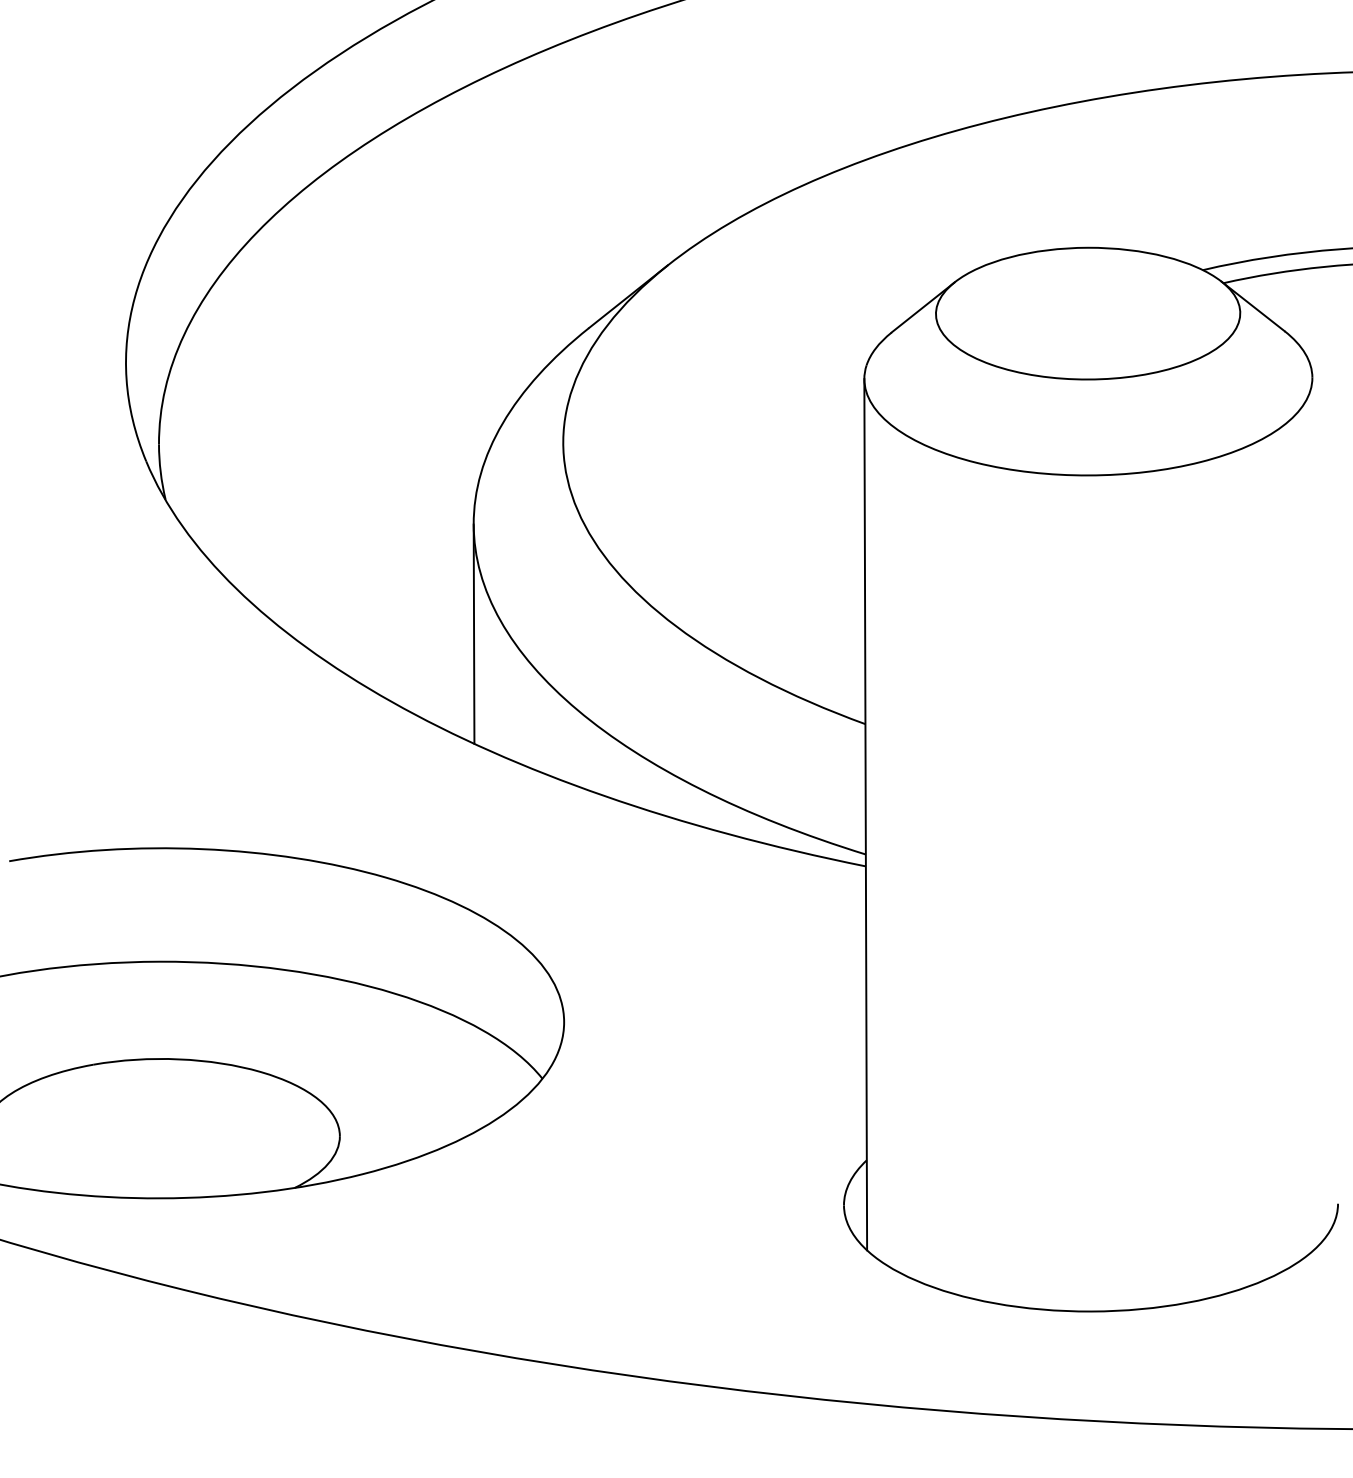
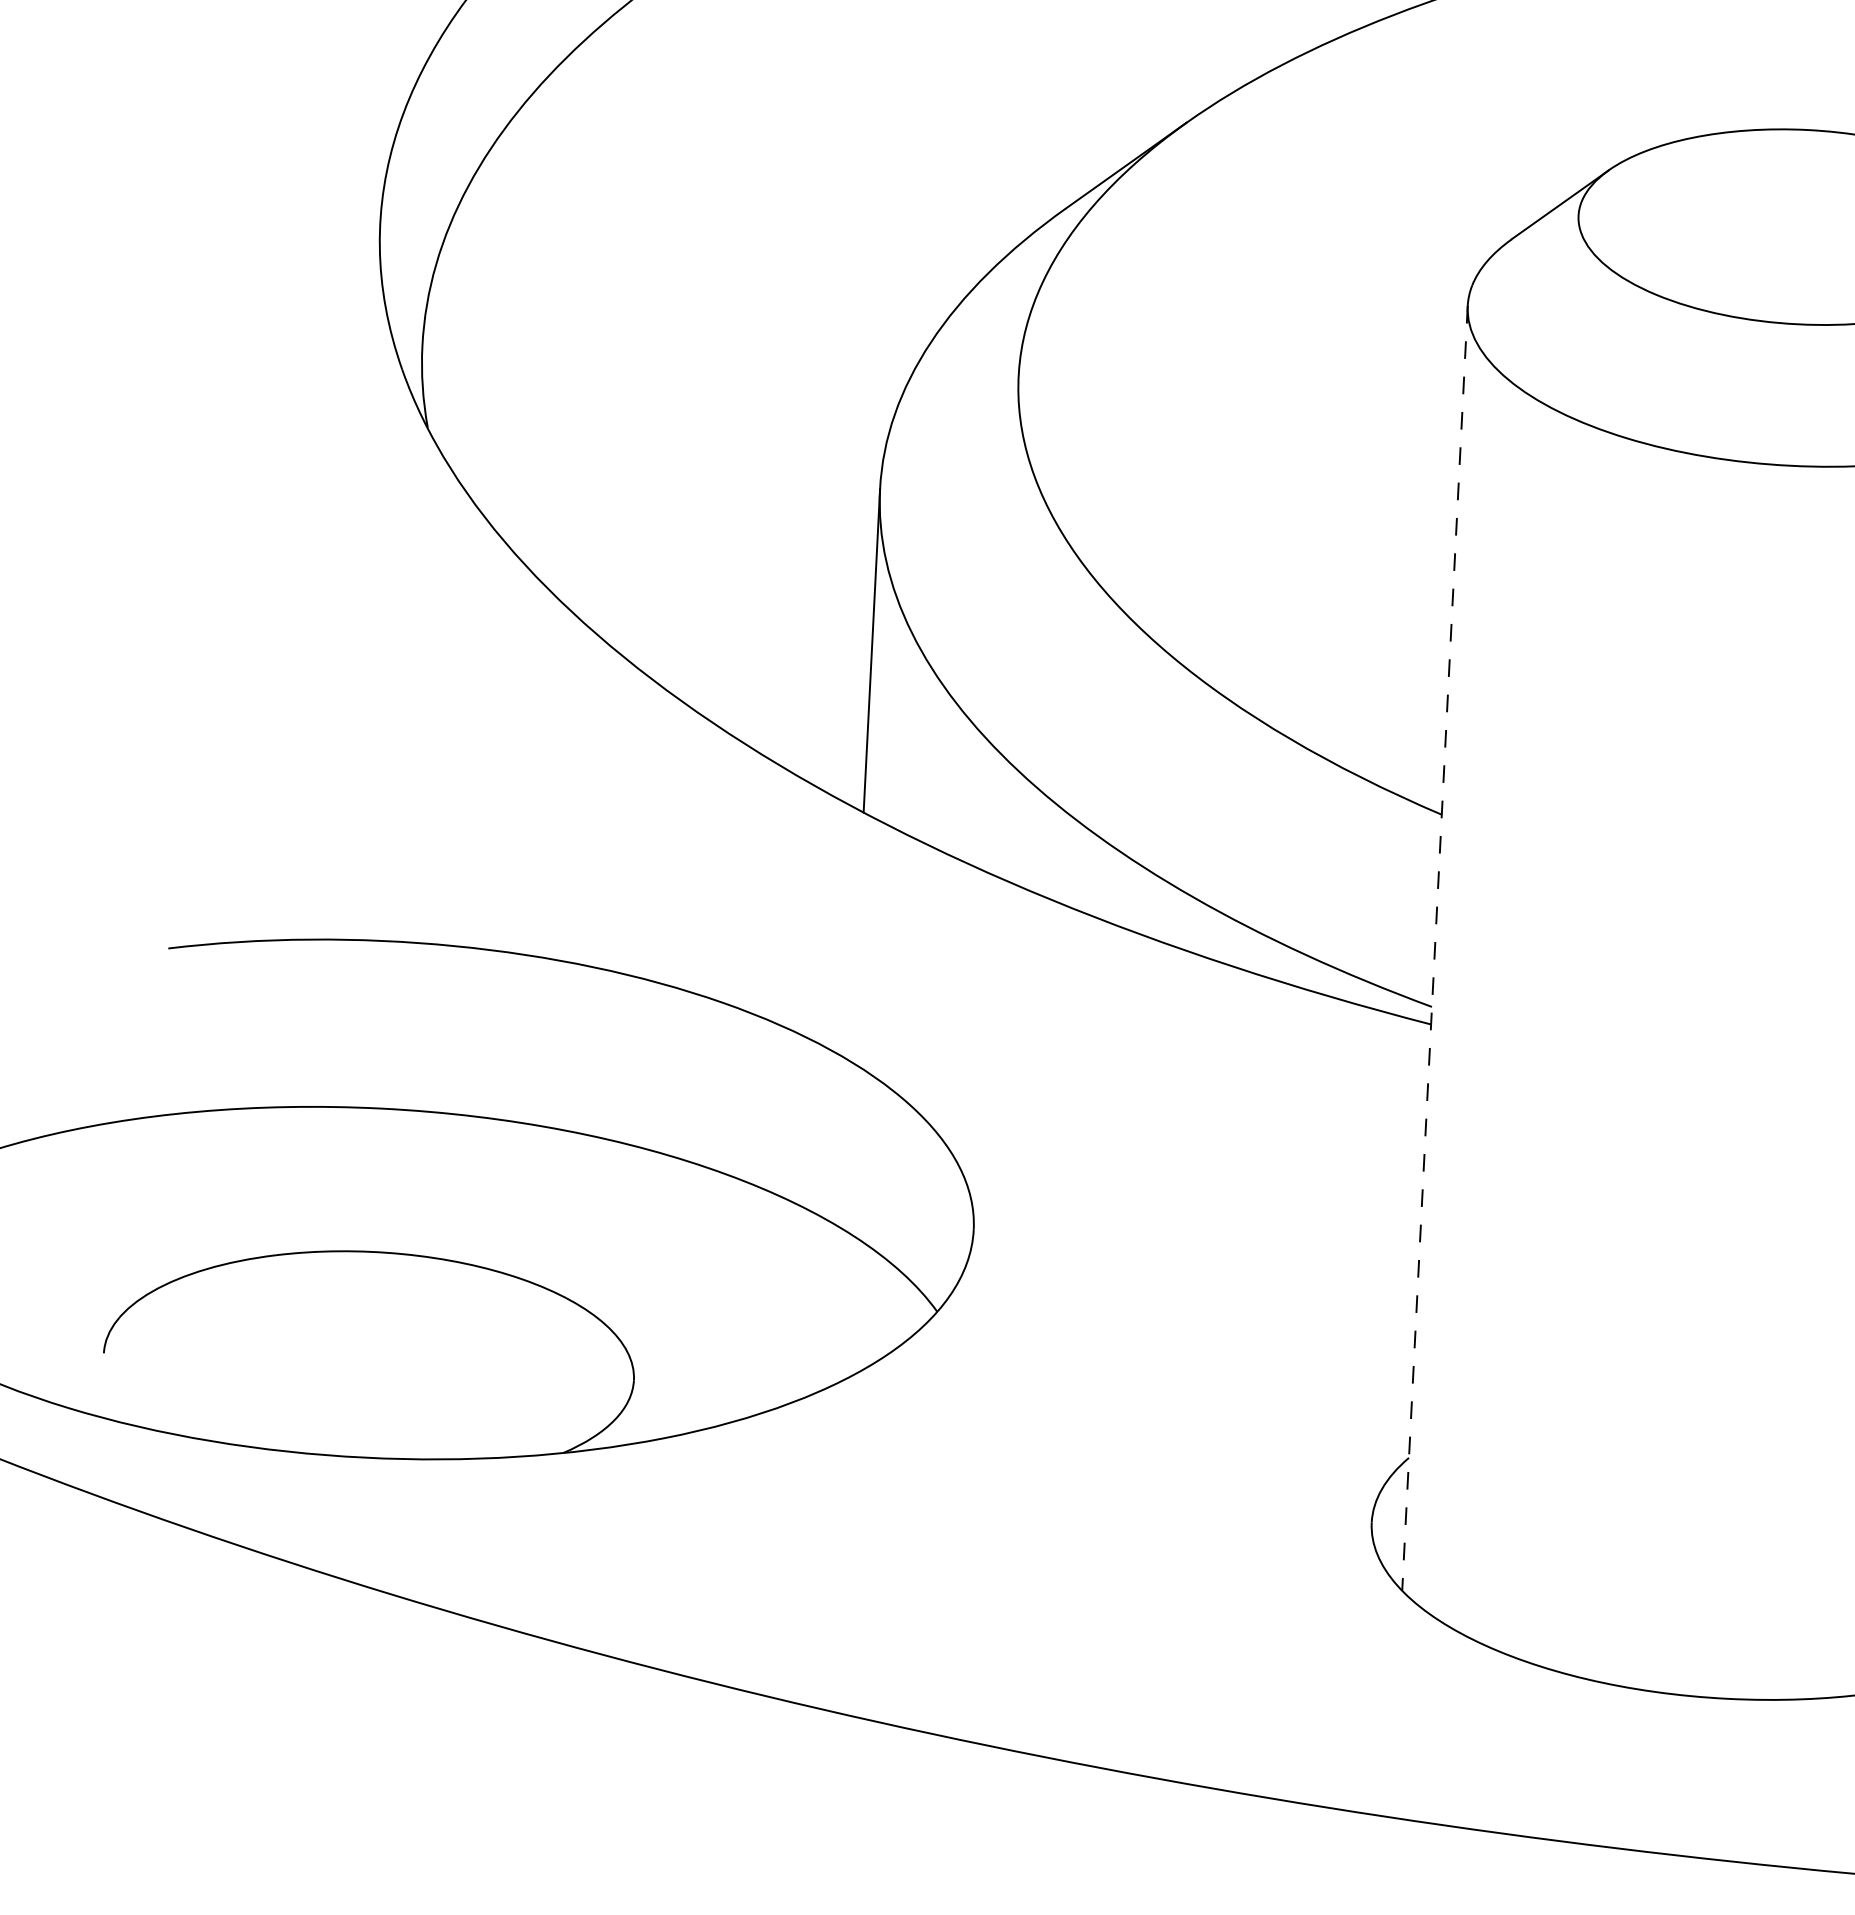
line: (865, 814) -> (1434, 947), solid -> dashed

